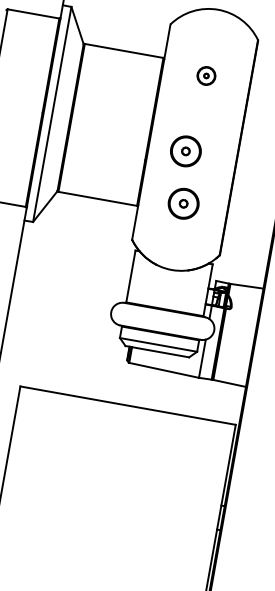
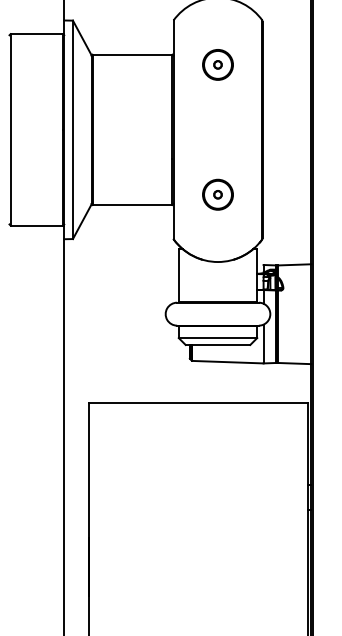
part: (206, 75) -> (217, 64), size x1.67
part: (185, 151) -> (210, 142), removed

